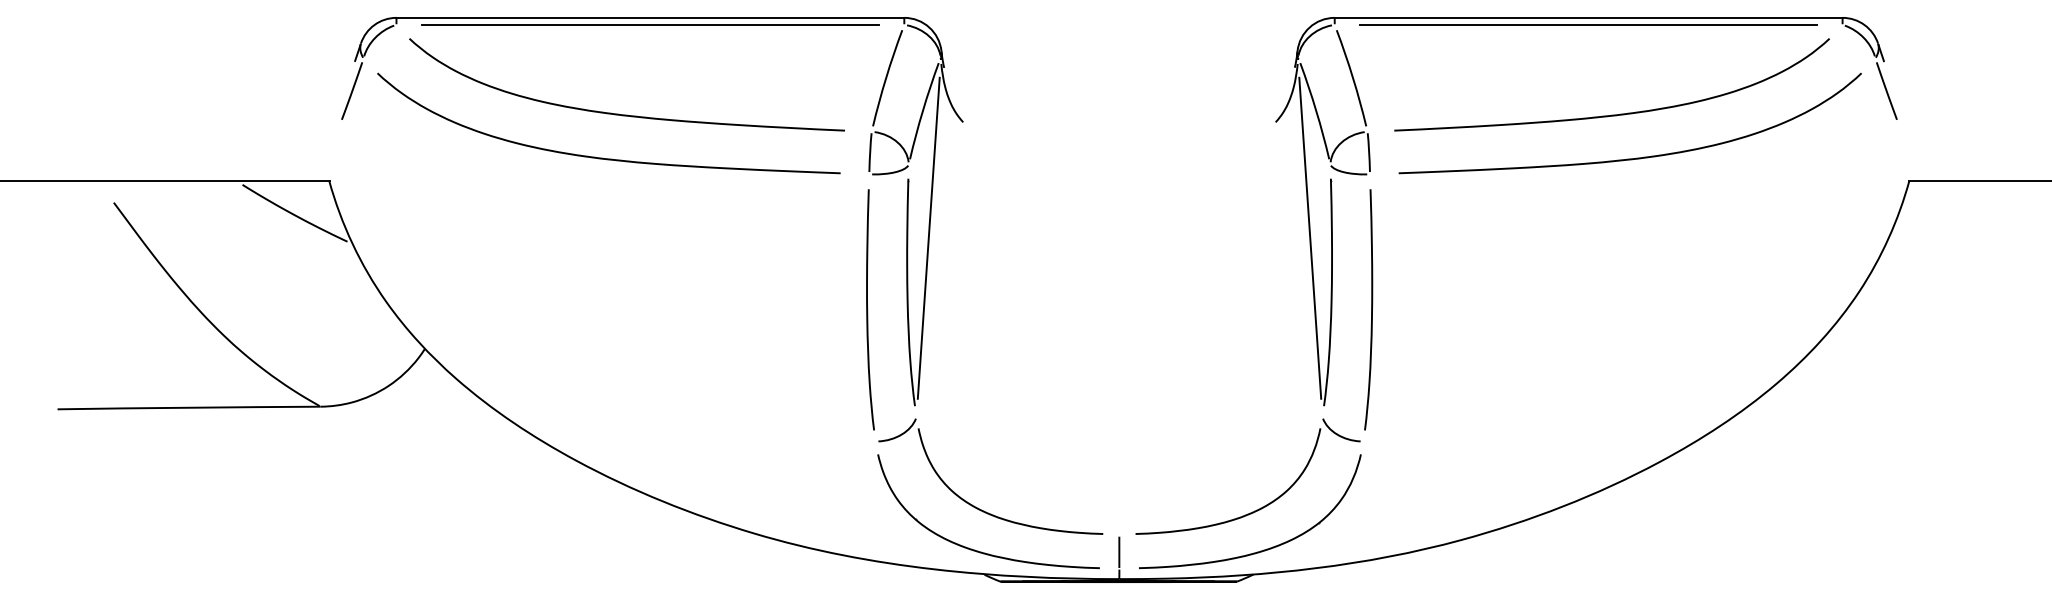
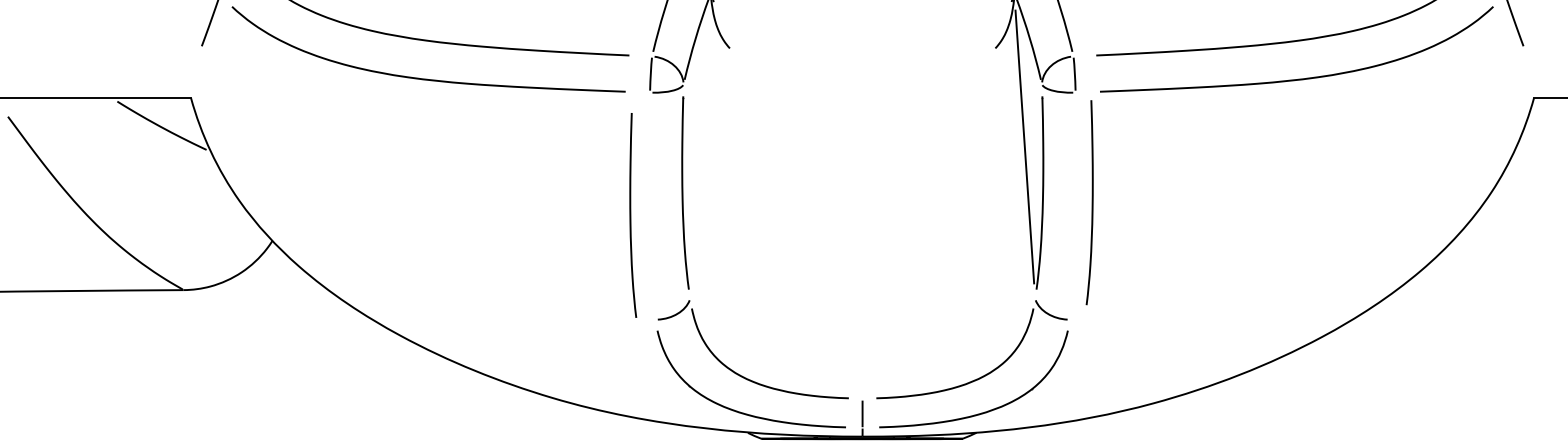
line: (928, 237) -> (700, 146), removed
curve: (1371, 309) -> (1092, 202), moved
curve: (868, 310) -> (631, 216), moved

